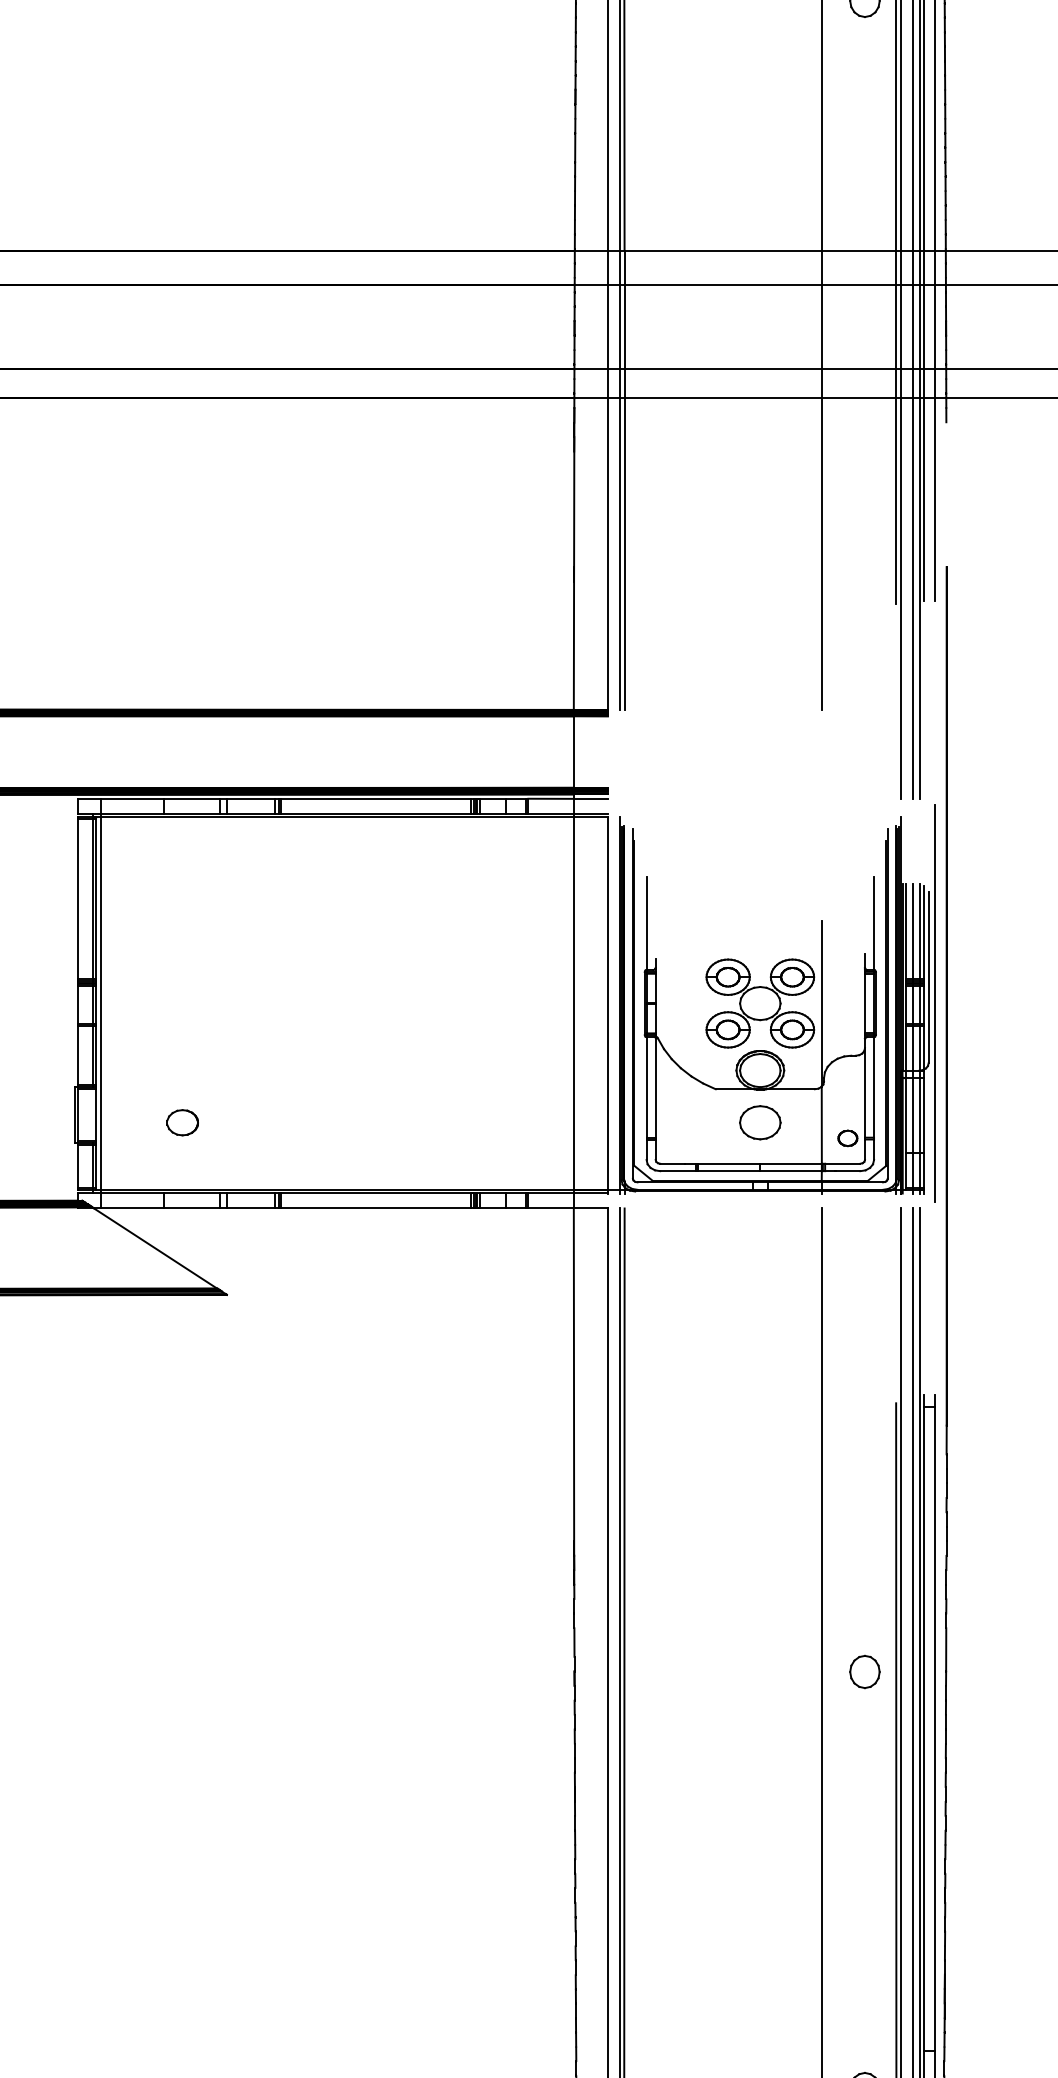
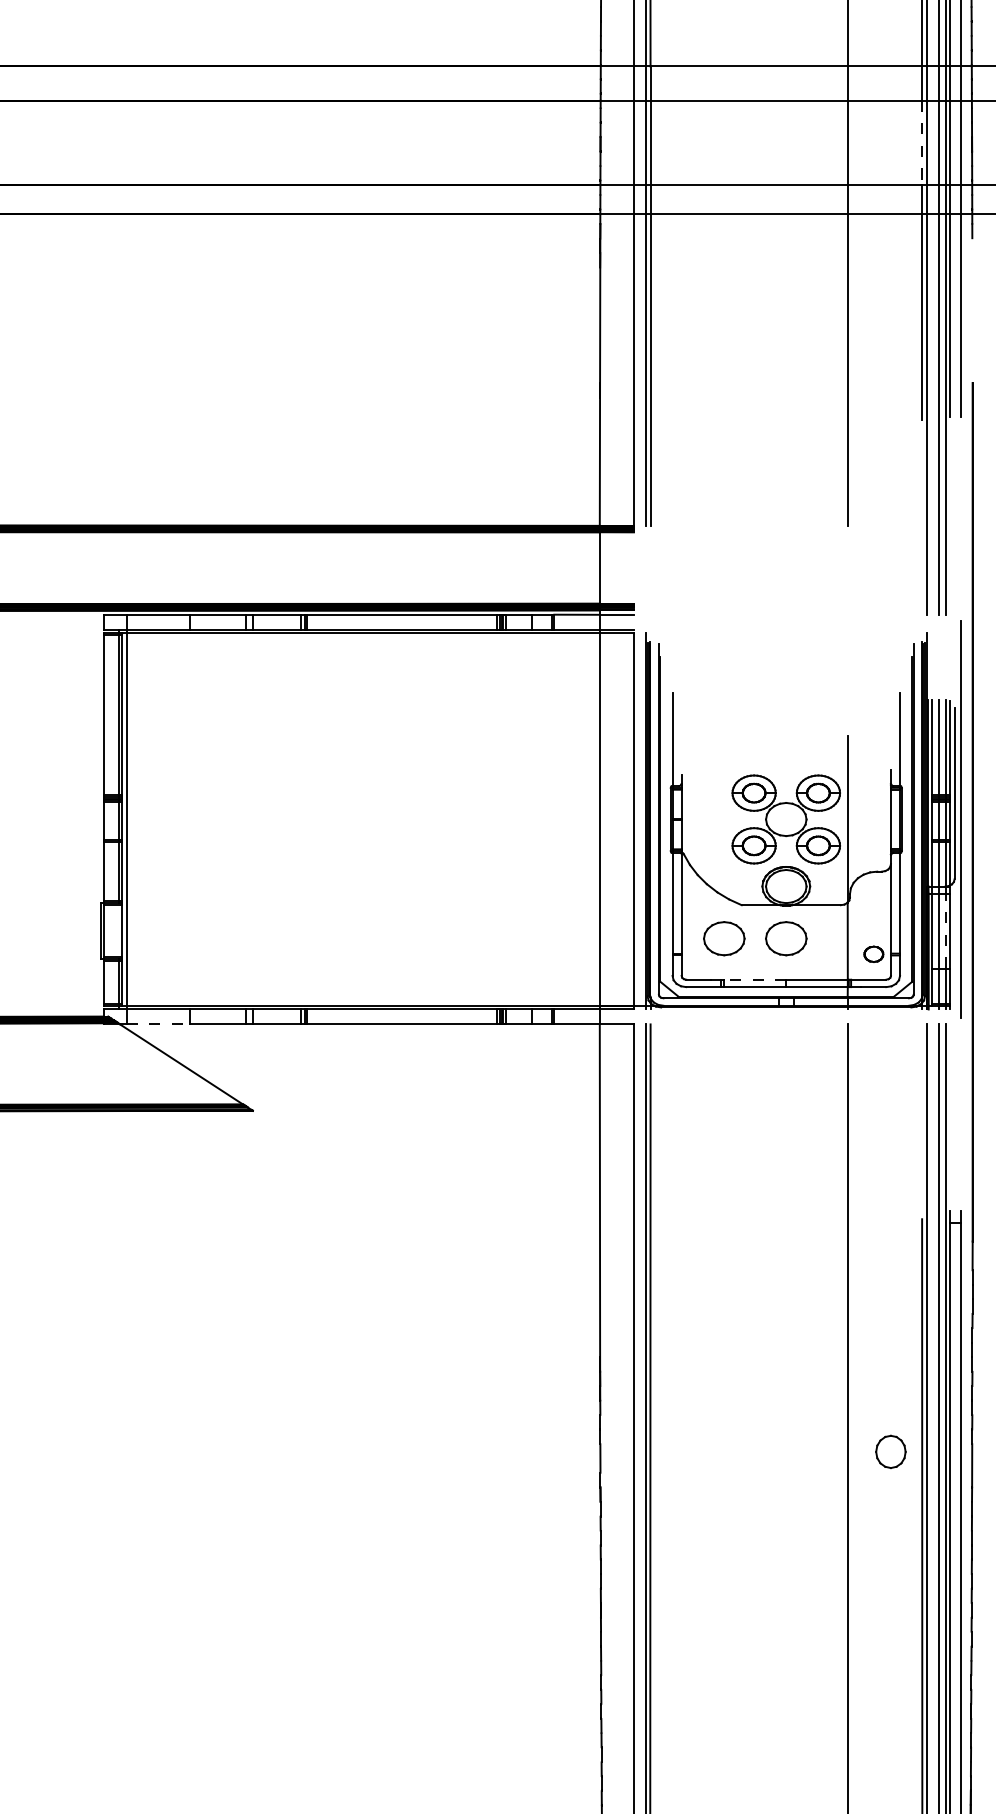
line: (896, 327) -> (922, 143), solid -> dashed
line: (919, 1114) -> (945, 930), solid -> dashed
part: (182, 1122) -> (208, 938), removed
part: (698, 1122) -> (724, 938), added
line: (728, 1163) -> (754, 979), solid -> dashed
line: (132, 1208) -> (158, 1024), solid -> dashed
part: (864, 1671) -> (890, 1451), moved

